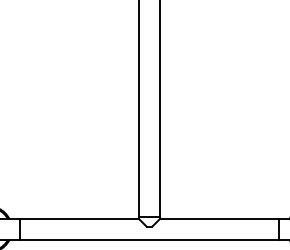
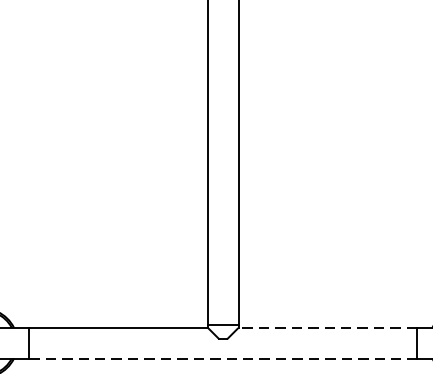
line: (219, 219) -> (327, 328), solid -> dashed
line: (149, 239) -> (223, 358), solid -> dashed

